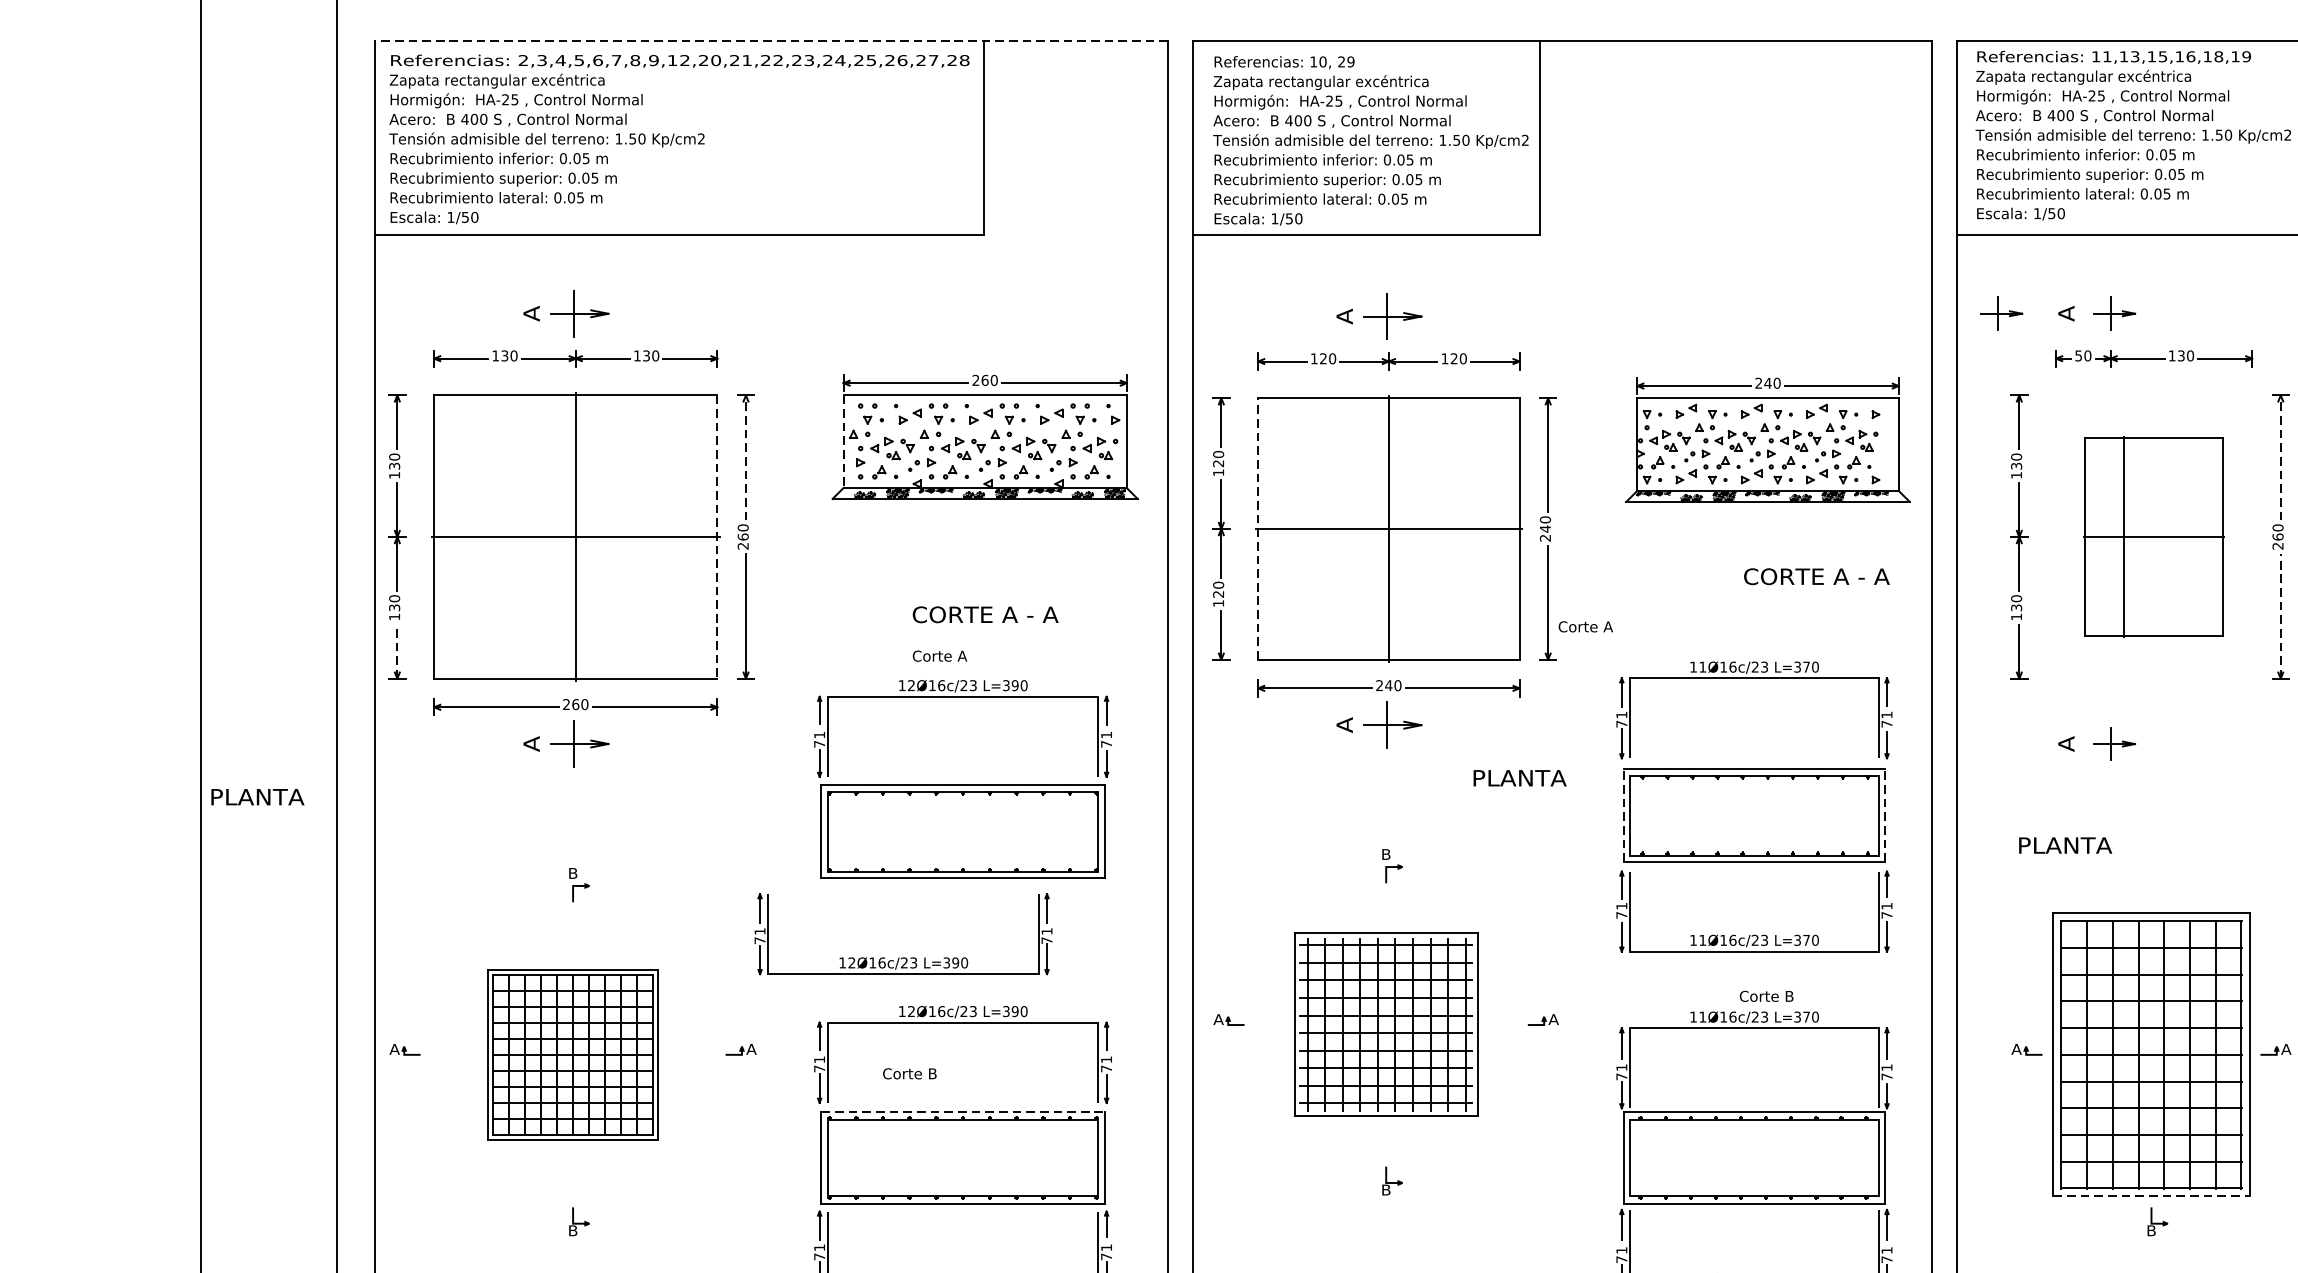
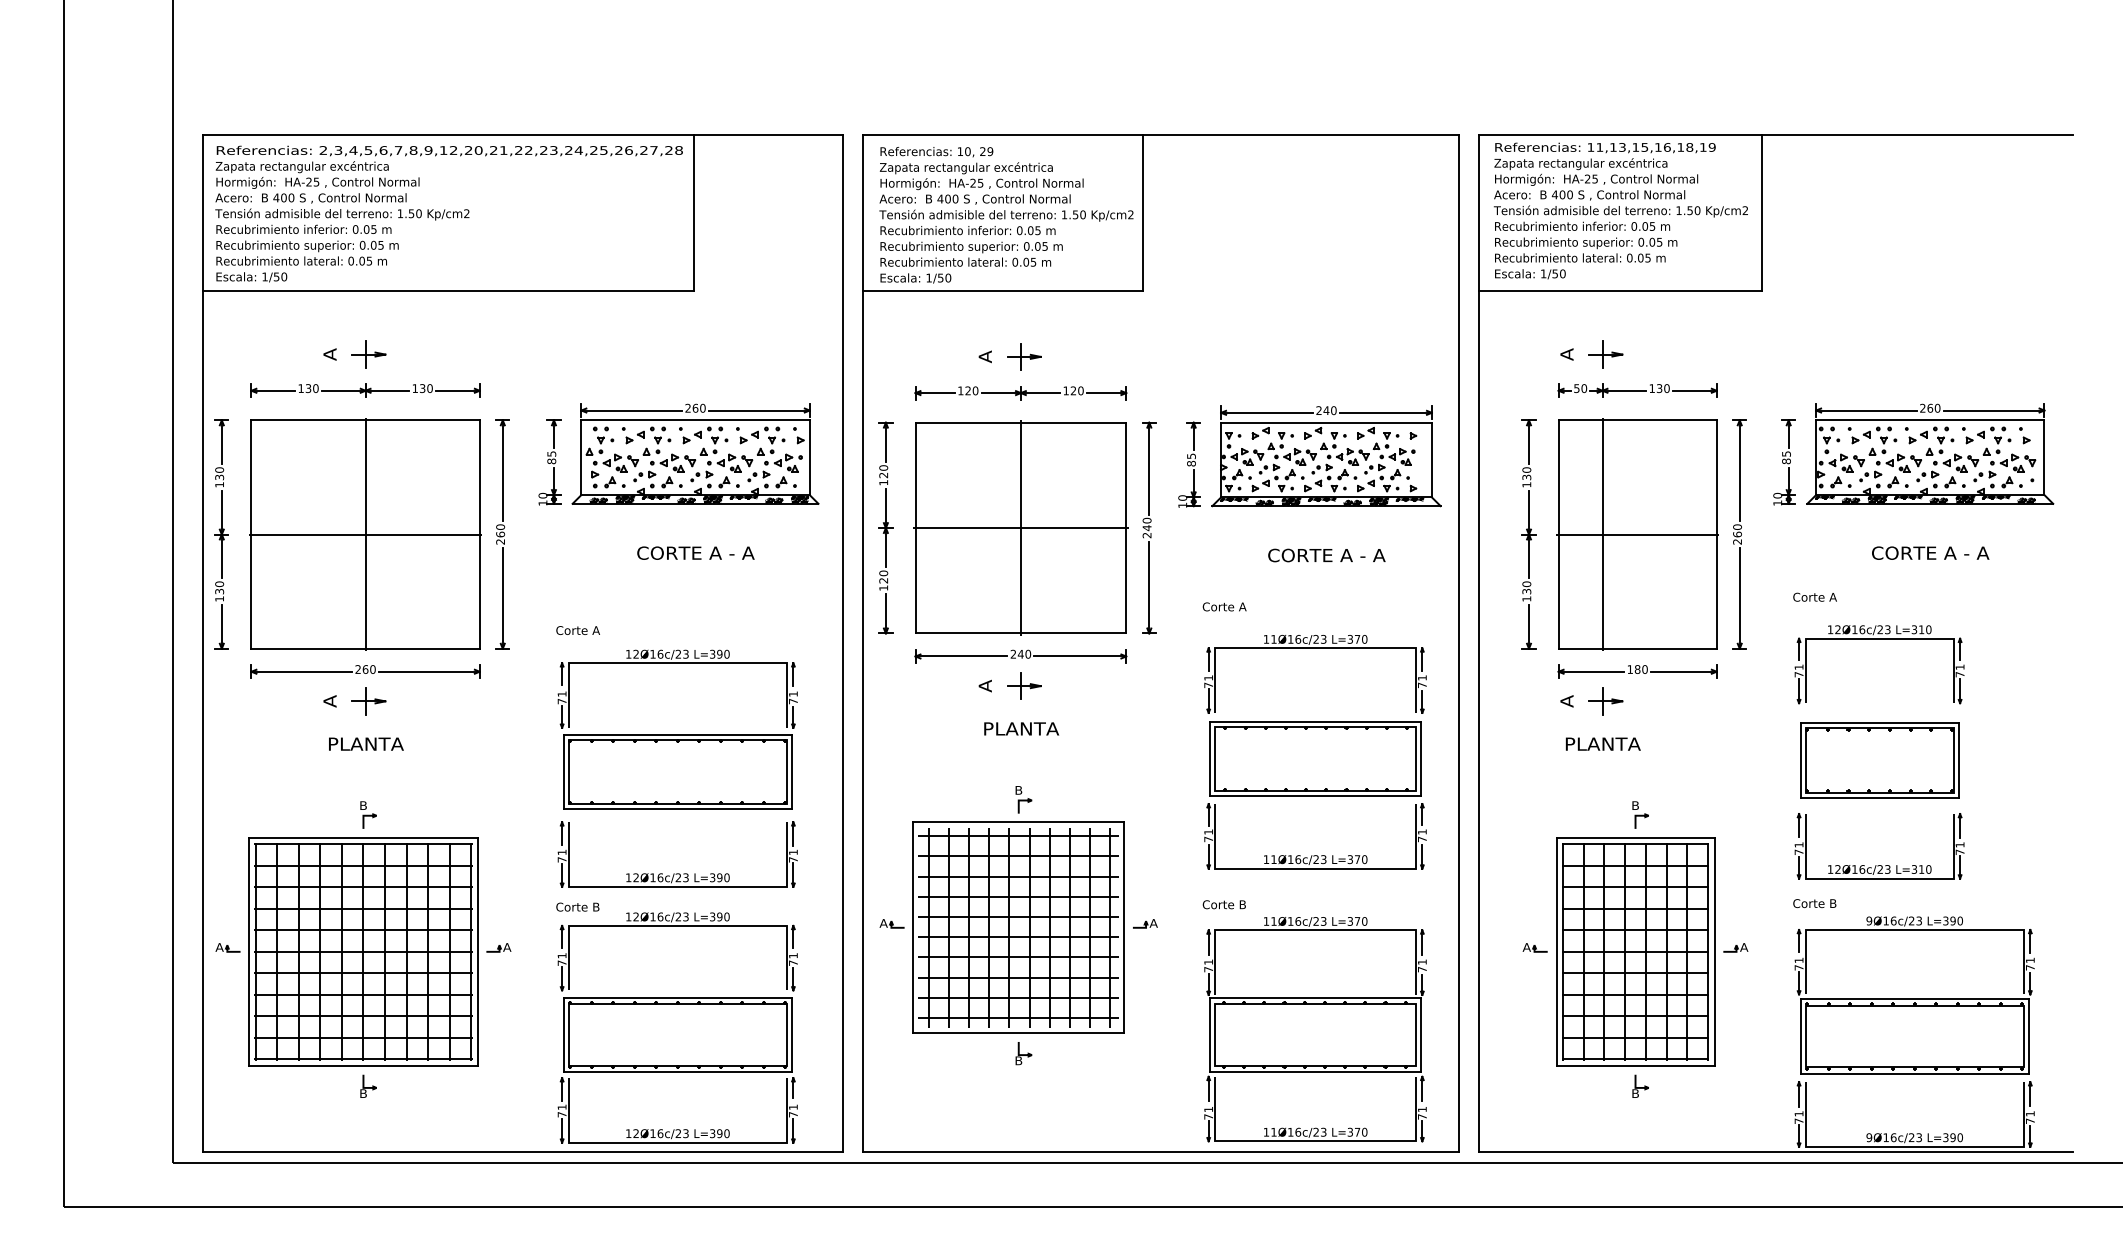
line: (771, 40) -> (523, 134), dashed -> solid
part: (579, 313) -> (368, 354), size x0.71
part: (2001, 313) -> (1514, 354), removed
part: (1393, 316) -> (1024, 356), size x0.71
line: (843, 442) -> (581, 458), dashed -> solid
part: (803, 447) -> (549, 462), added
part: (1598, 450) -> (1189, 464), added
line: (745, 457) -> (502, 470), dashed -> solid
line: (2280, 457) -> (1739, 470), dashed -> solid
line: (1258, 528) -> (915, 527), dashed -> solid
part: (2153, 537) -> (1637, 534), size x1.43
line: (717, 538) -> (479, 535), dashed -> solid
text: (1816, 576) -> (1326, 555), moved
text: (985, 613) -> (695, 552), moved
line: (2280, 615) -> (1739, 597), dashed -> solid
text: (1585, 626) -> (1224, 606), moved
line: (396, 651) -> (221, 626), dashed -> solid
text: (939, 656) -> (577, 630), moved
part: (2153, 706) -> (1637, 671), added
part: (1393, 724) -> (1024, 685), size x0.71
part: (579, 744) -> (368, 701), size x0.71
text: (1519, 777) -> (1021, 728), moved
text: (257, 796) -> (366, 743), moved
line: (1624, 814) -> (1210, 758), dashed -> solid
line: (1884, 814) -> (1420, 758), dashed -> solid
text: (2065, 844) -> (1603, 743), moved
part: (2157, 884) -> (1640, 814), added
part: (903, 957) -> (677, 873), moved
text: (1765, 996) -> (1223, 904), moved
part: (1385, 1024) -> (1018, 927), size x1.43
part: (573, 1054) -> (363, 951), size x1.67
text: (909, 1073) -> (577, 906), moved
line: (963, 1111) -> (678, 997), dashed -> solid
line: (2152, 1195) -> (1636, 1065), dashed -> solid

